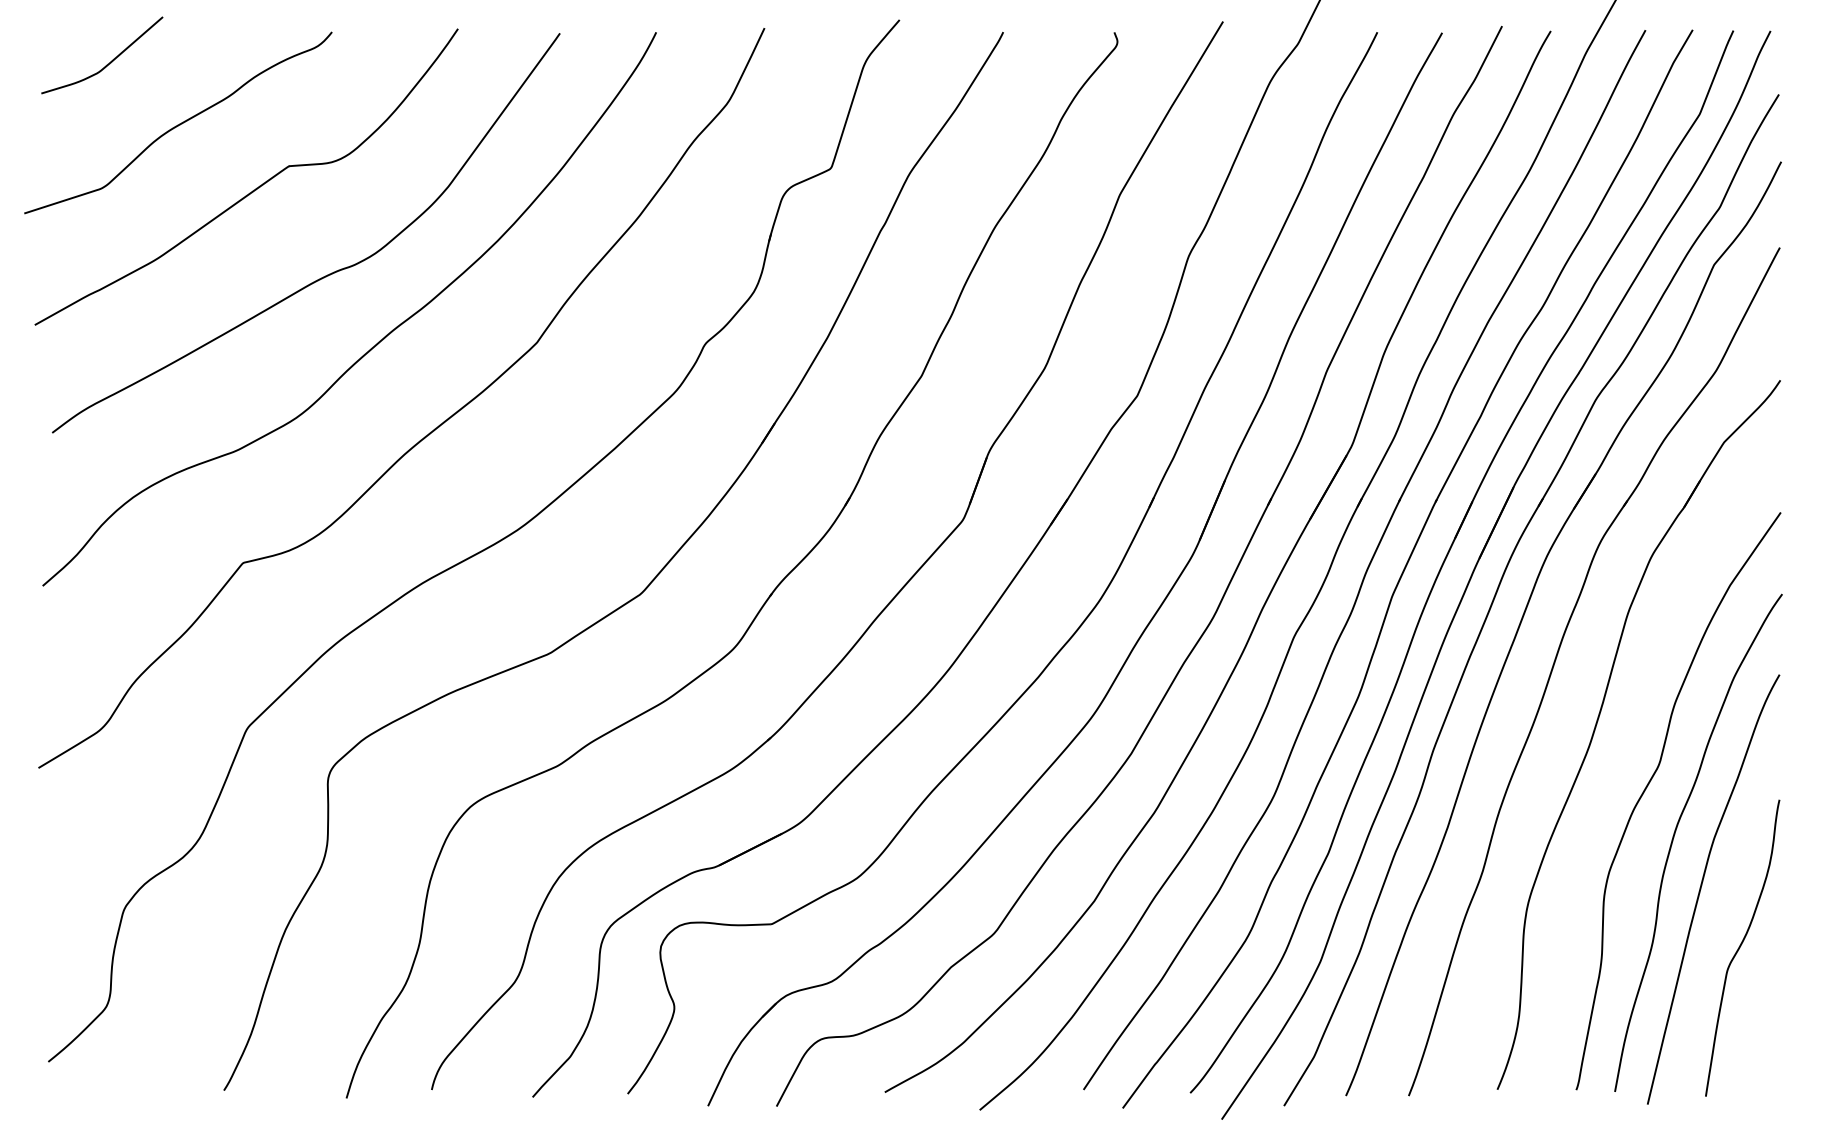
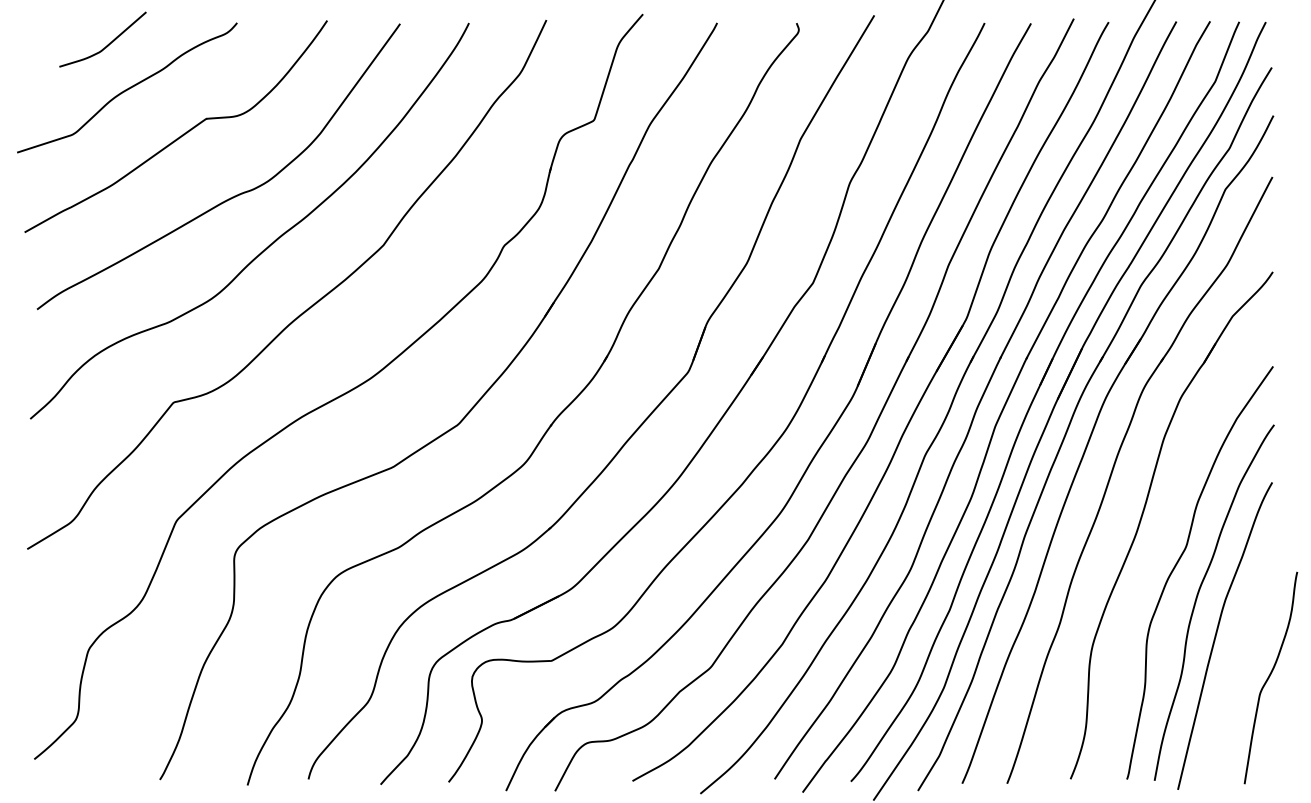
curve: (106, 64) -> (105, 46), moved
curve: (1741, 946) -> (1270, 676), moved

